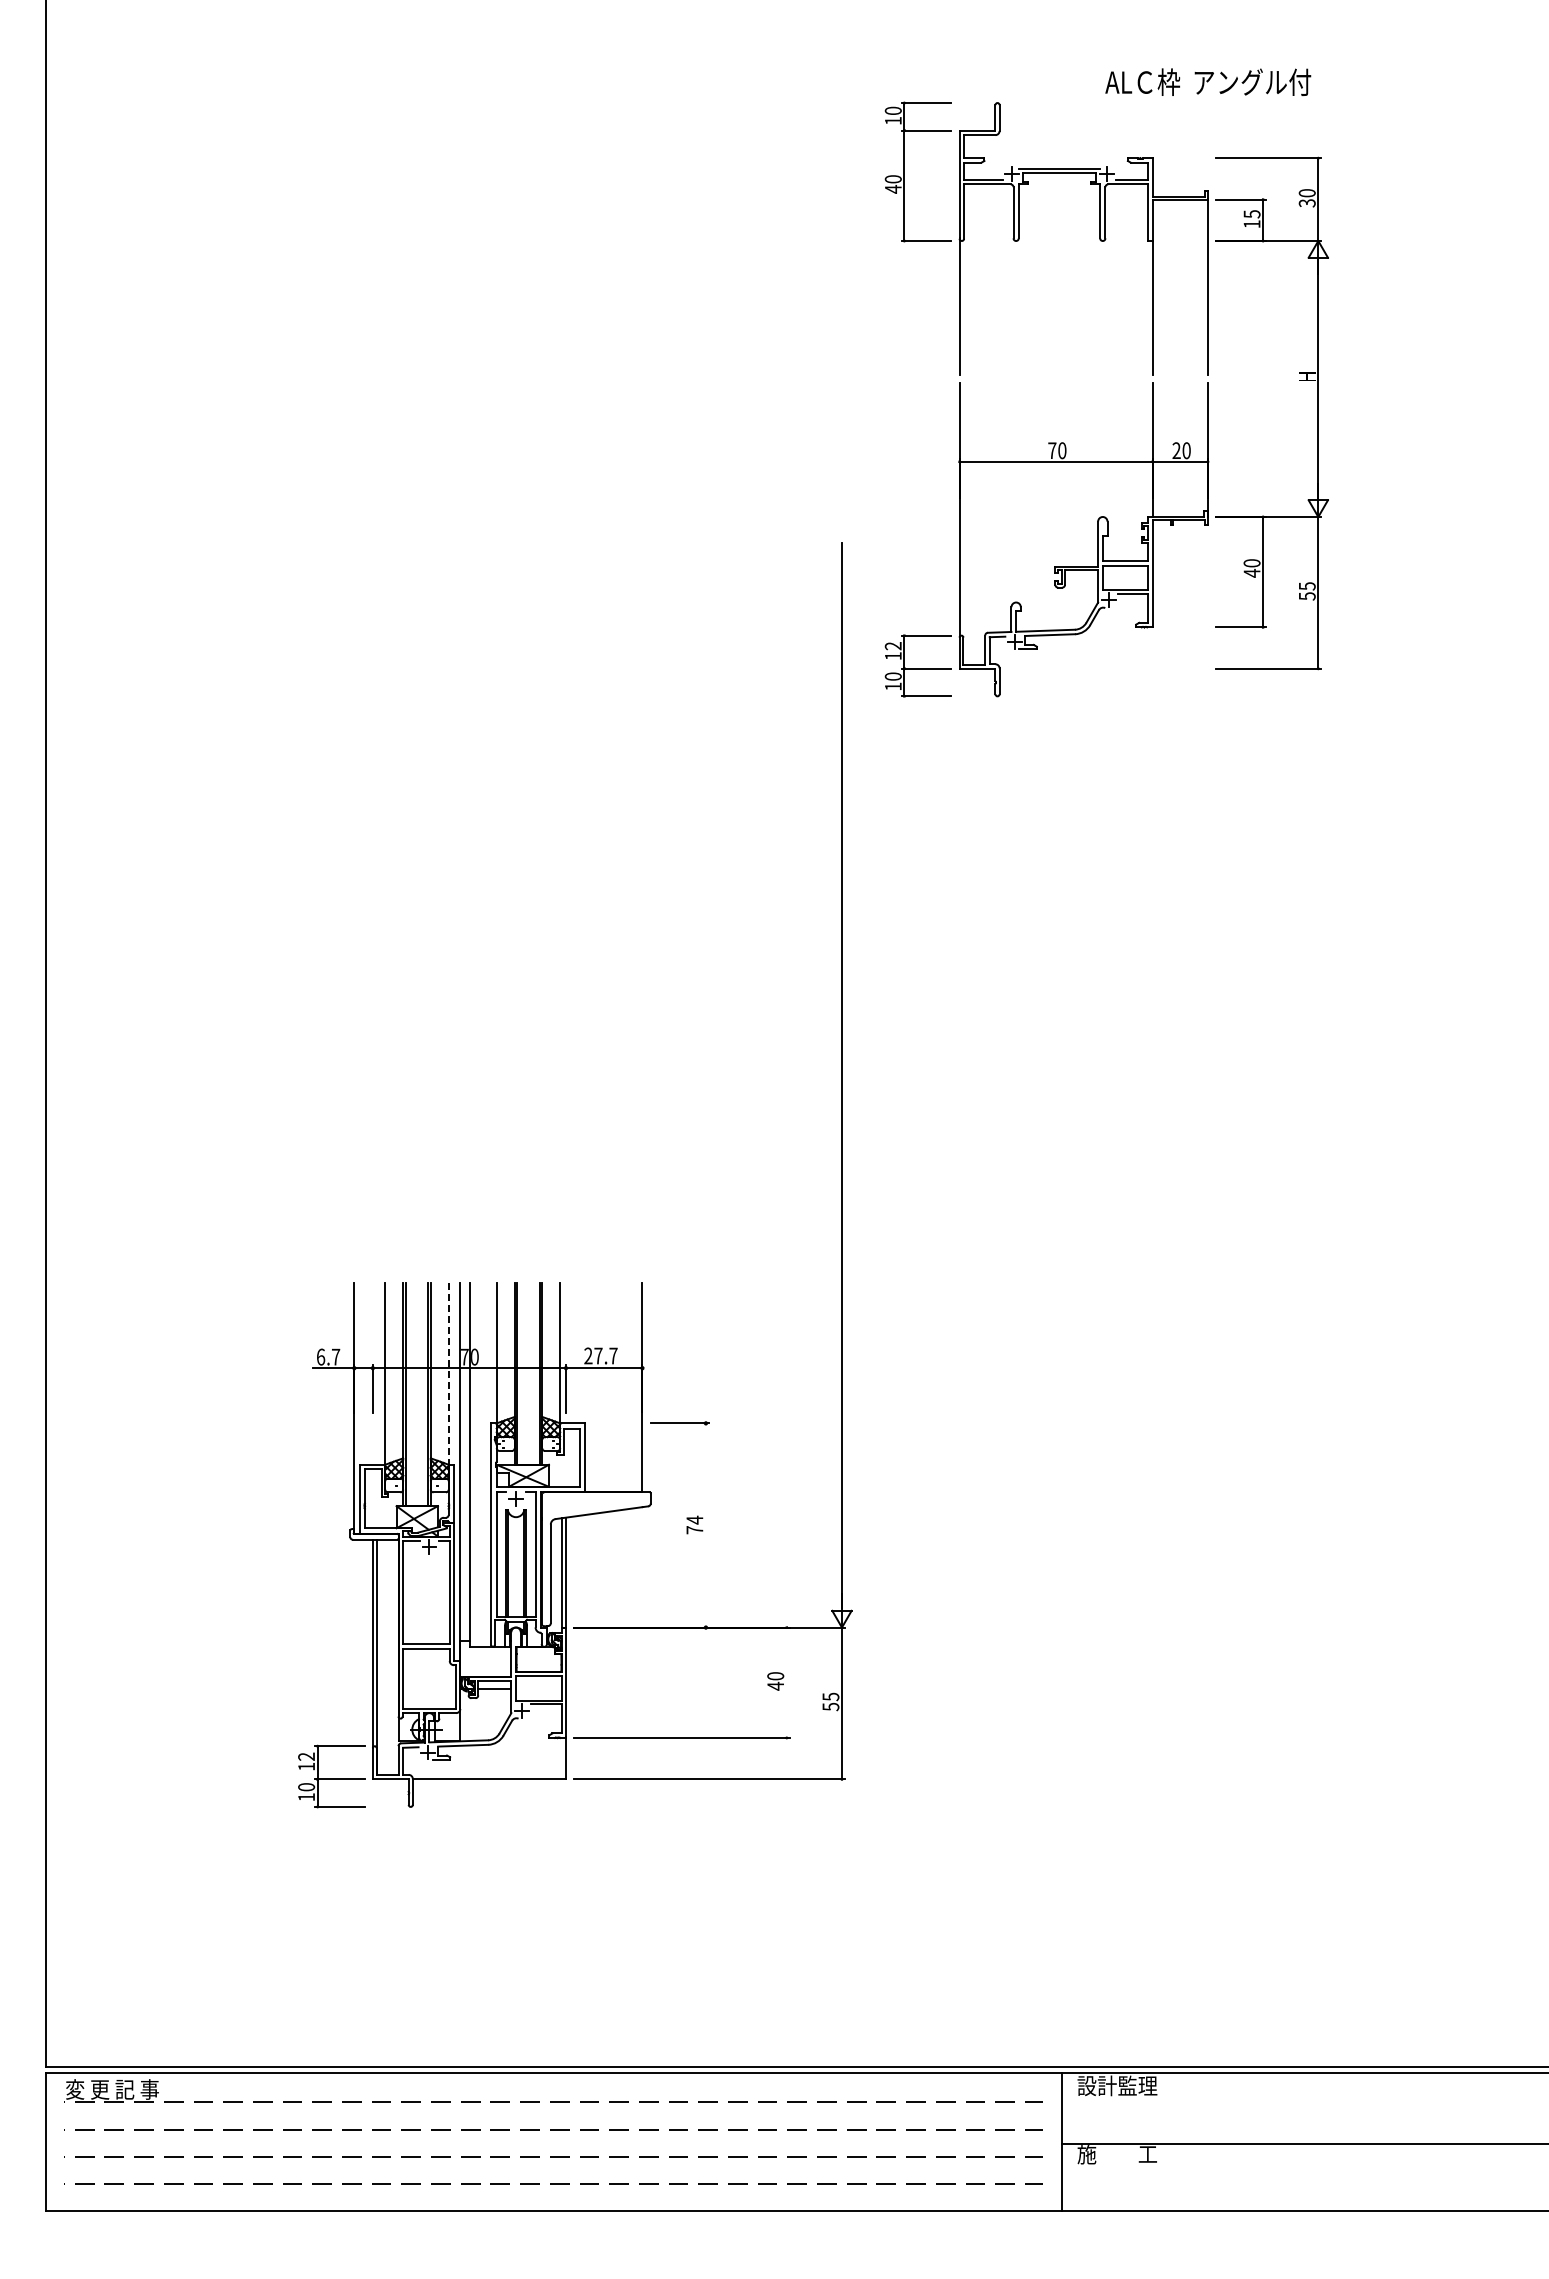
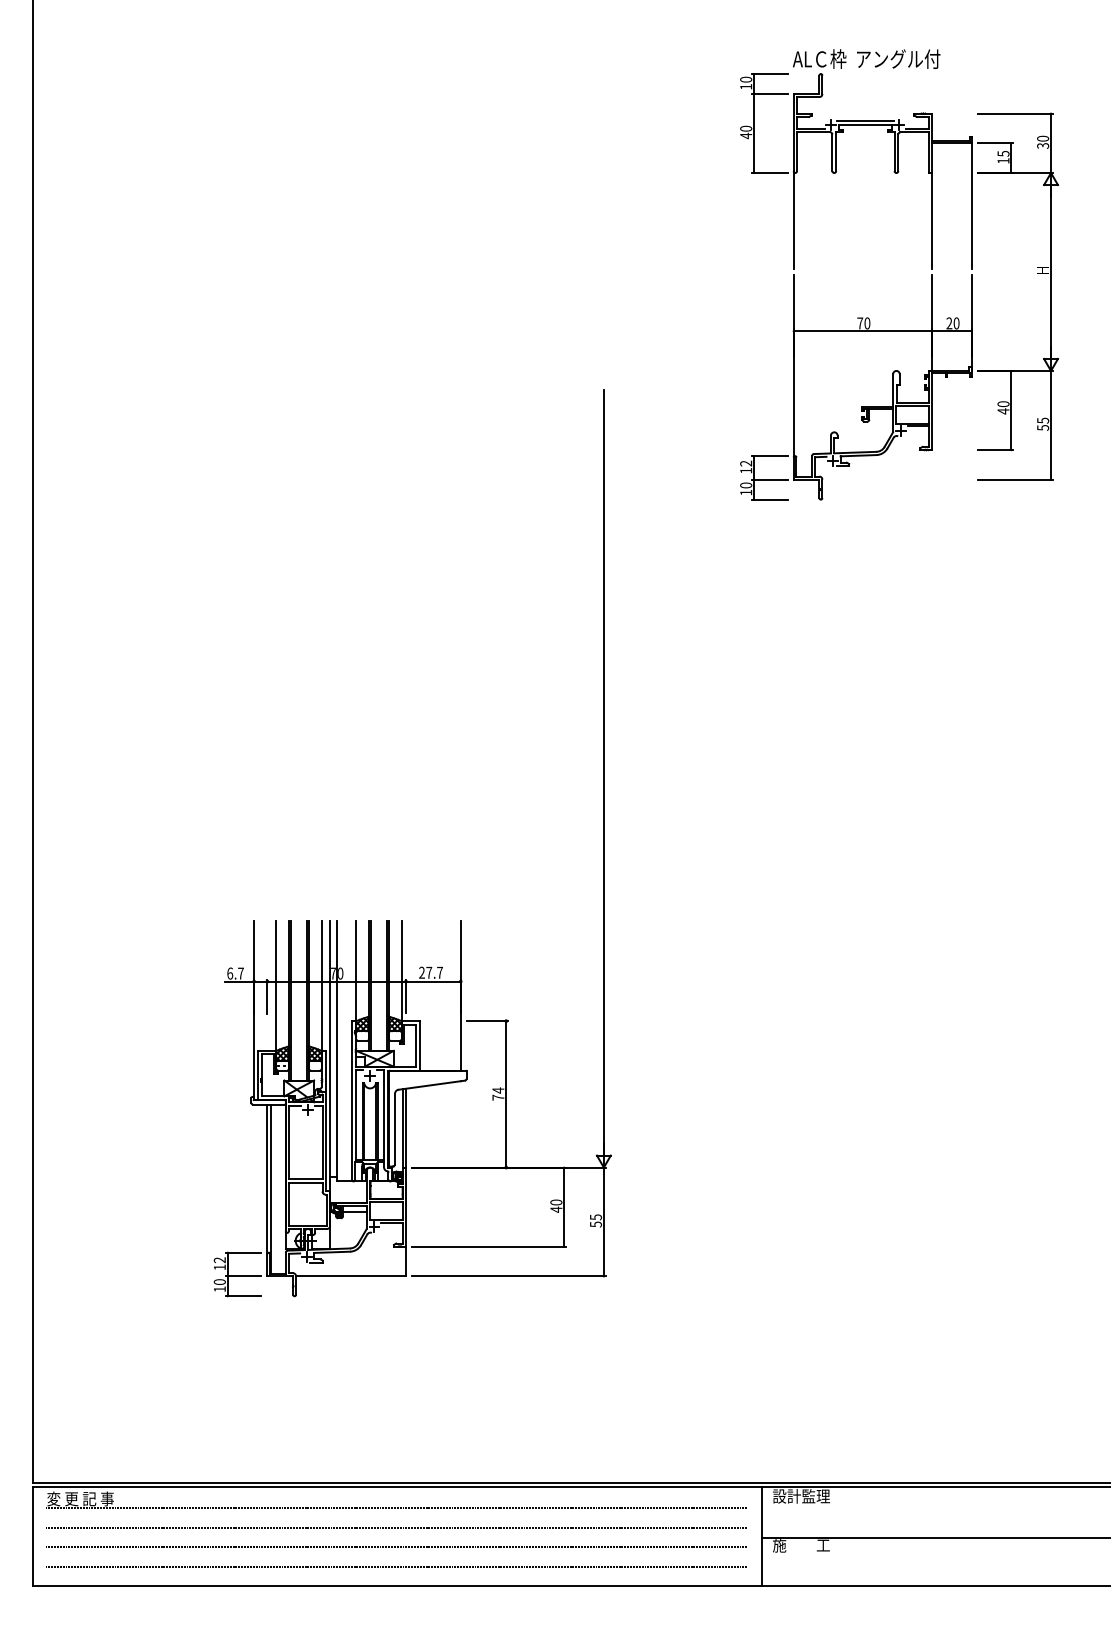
part: (1152, 399) -> (932, 286), moved
line: (448, 1375) -> (321, 986), dashed -> solid
line: (705, 1525) -> (506, 1094), added
line: (786, 1682) -> (564, 1206), added

